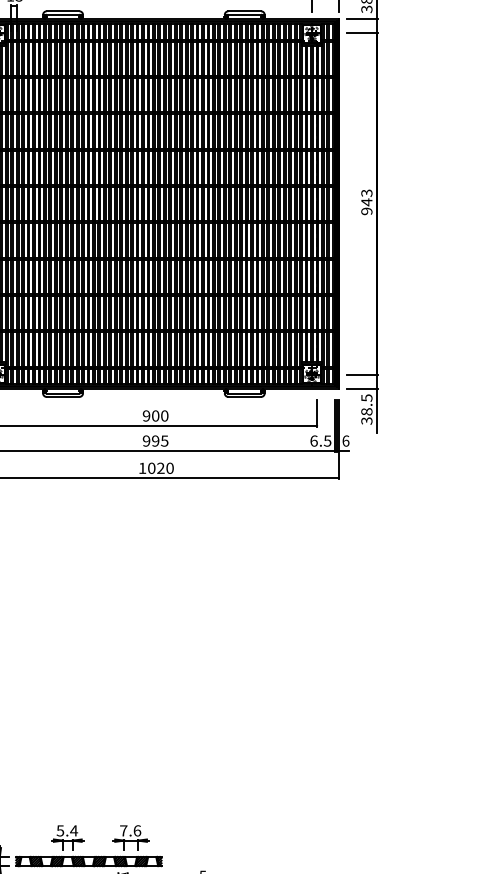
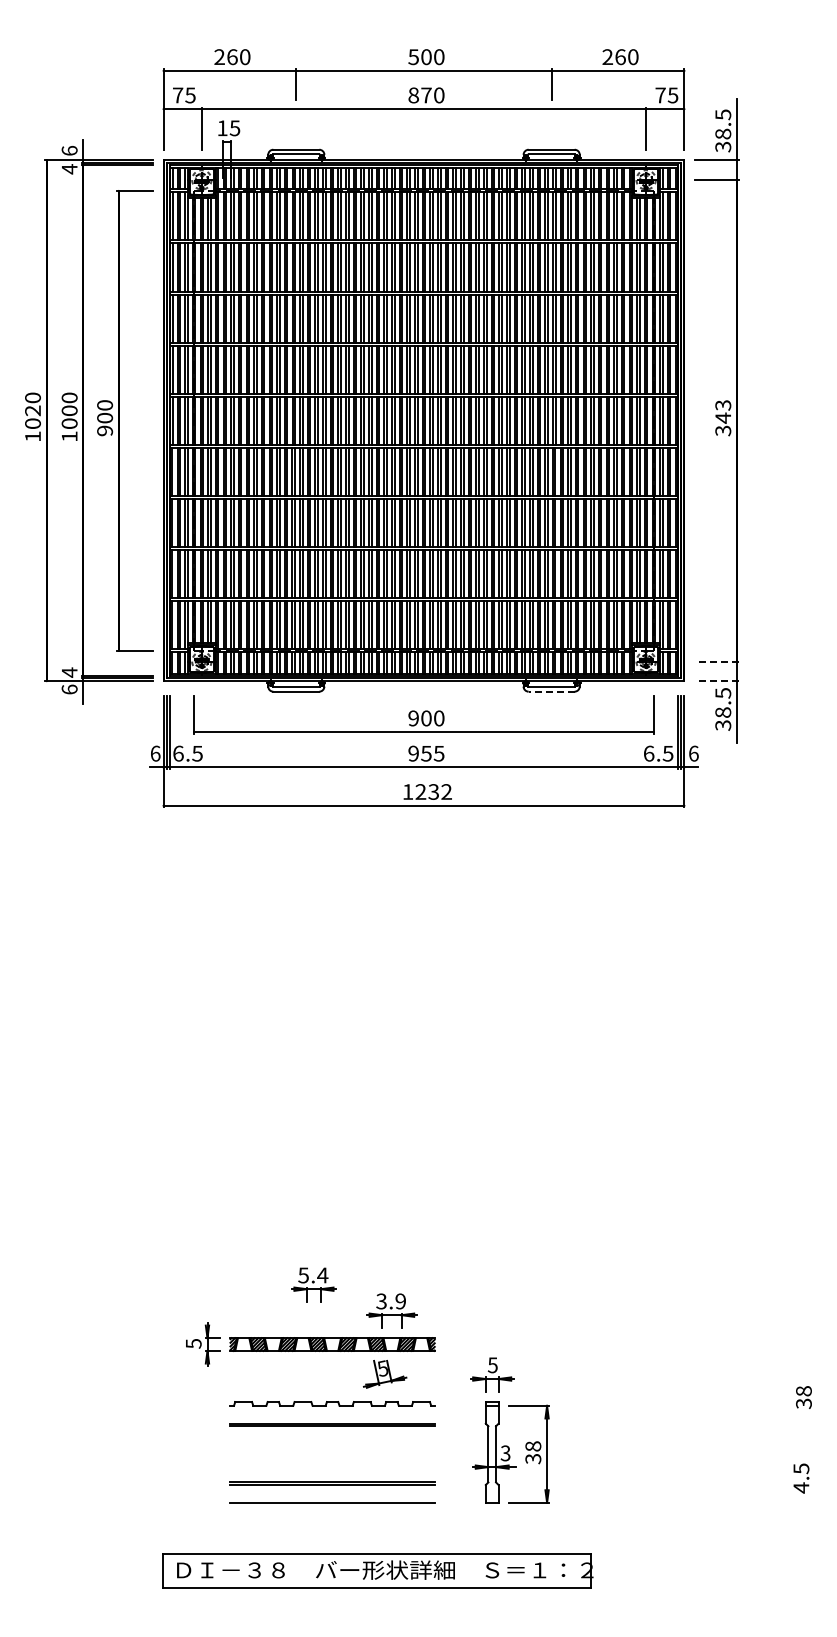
text: (367, 211) -> (723, 430), 943 -> 343
line: (362, 375) -> (716, 661), solid -> dashed
line: (362, 389) -> (716, 681), solid -> dashed
line: (244, 396) -> (551, 691), solid -> dashed
text: (155, 440) -> (426, 753), 995 -> 955
text: (160, 467) -> (433, 791), 1020 -> 1232
text: (130, 830) -> (391, 1301), 7.6 -> 3.9
part: (67, 837) -> (313, 1284), moved

